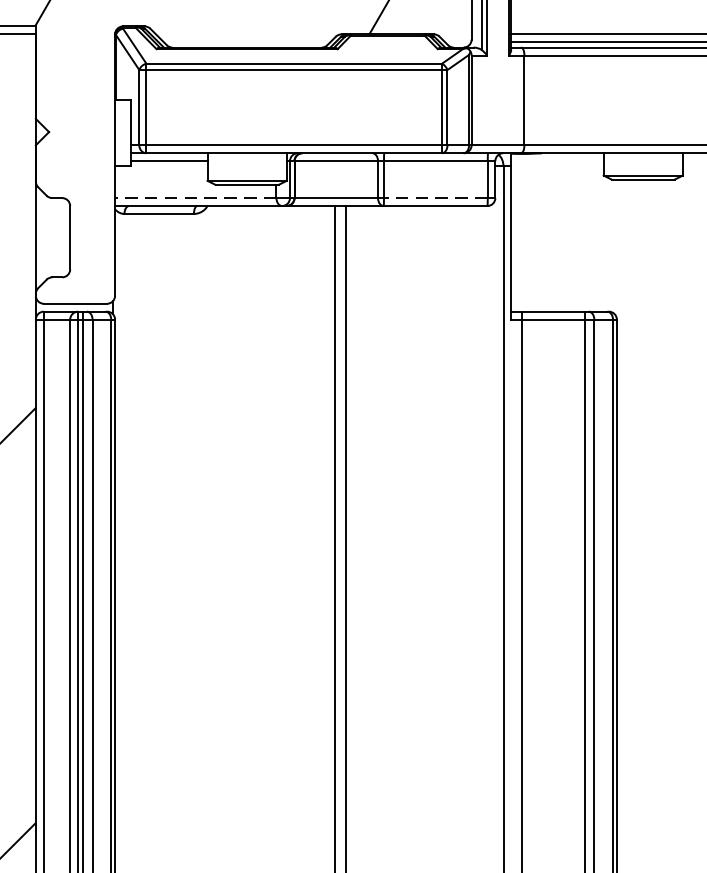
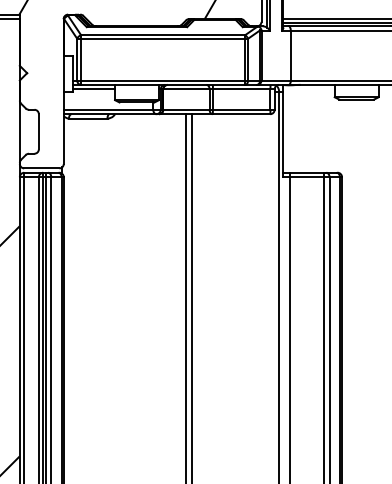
line: (195, 197) -> (108, 109), dashed -> solid
line: (435, 197) -> (241, 109), dashed -> solid

